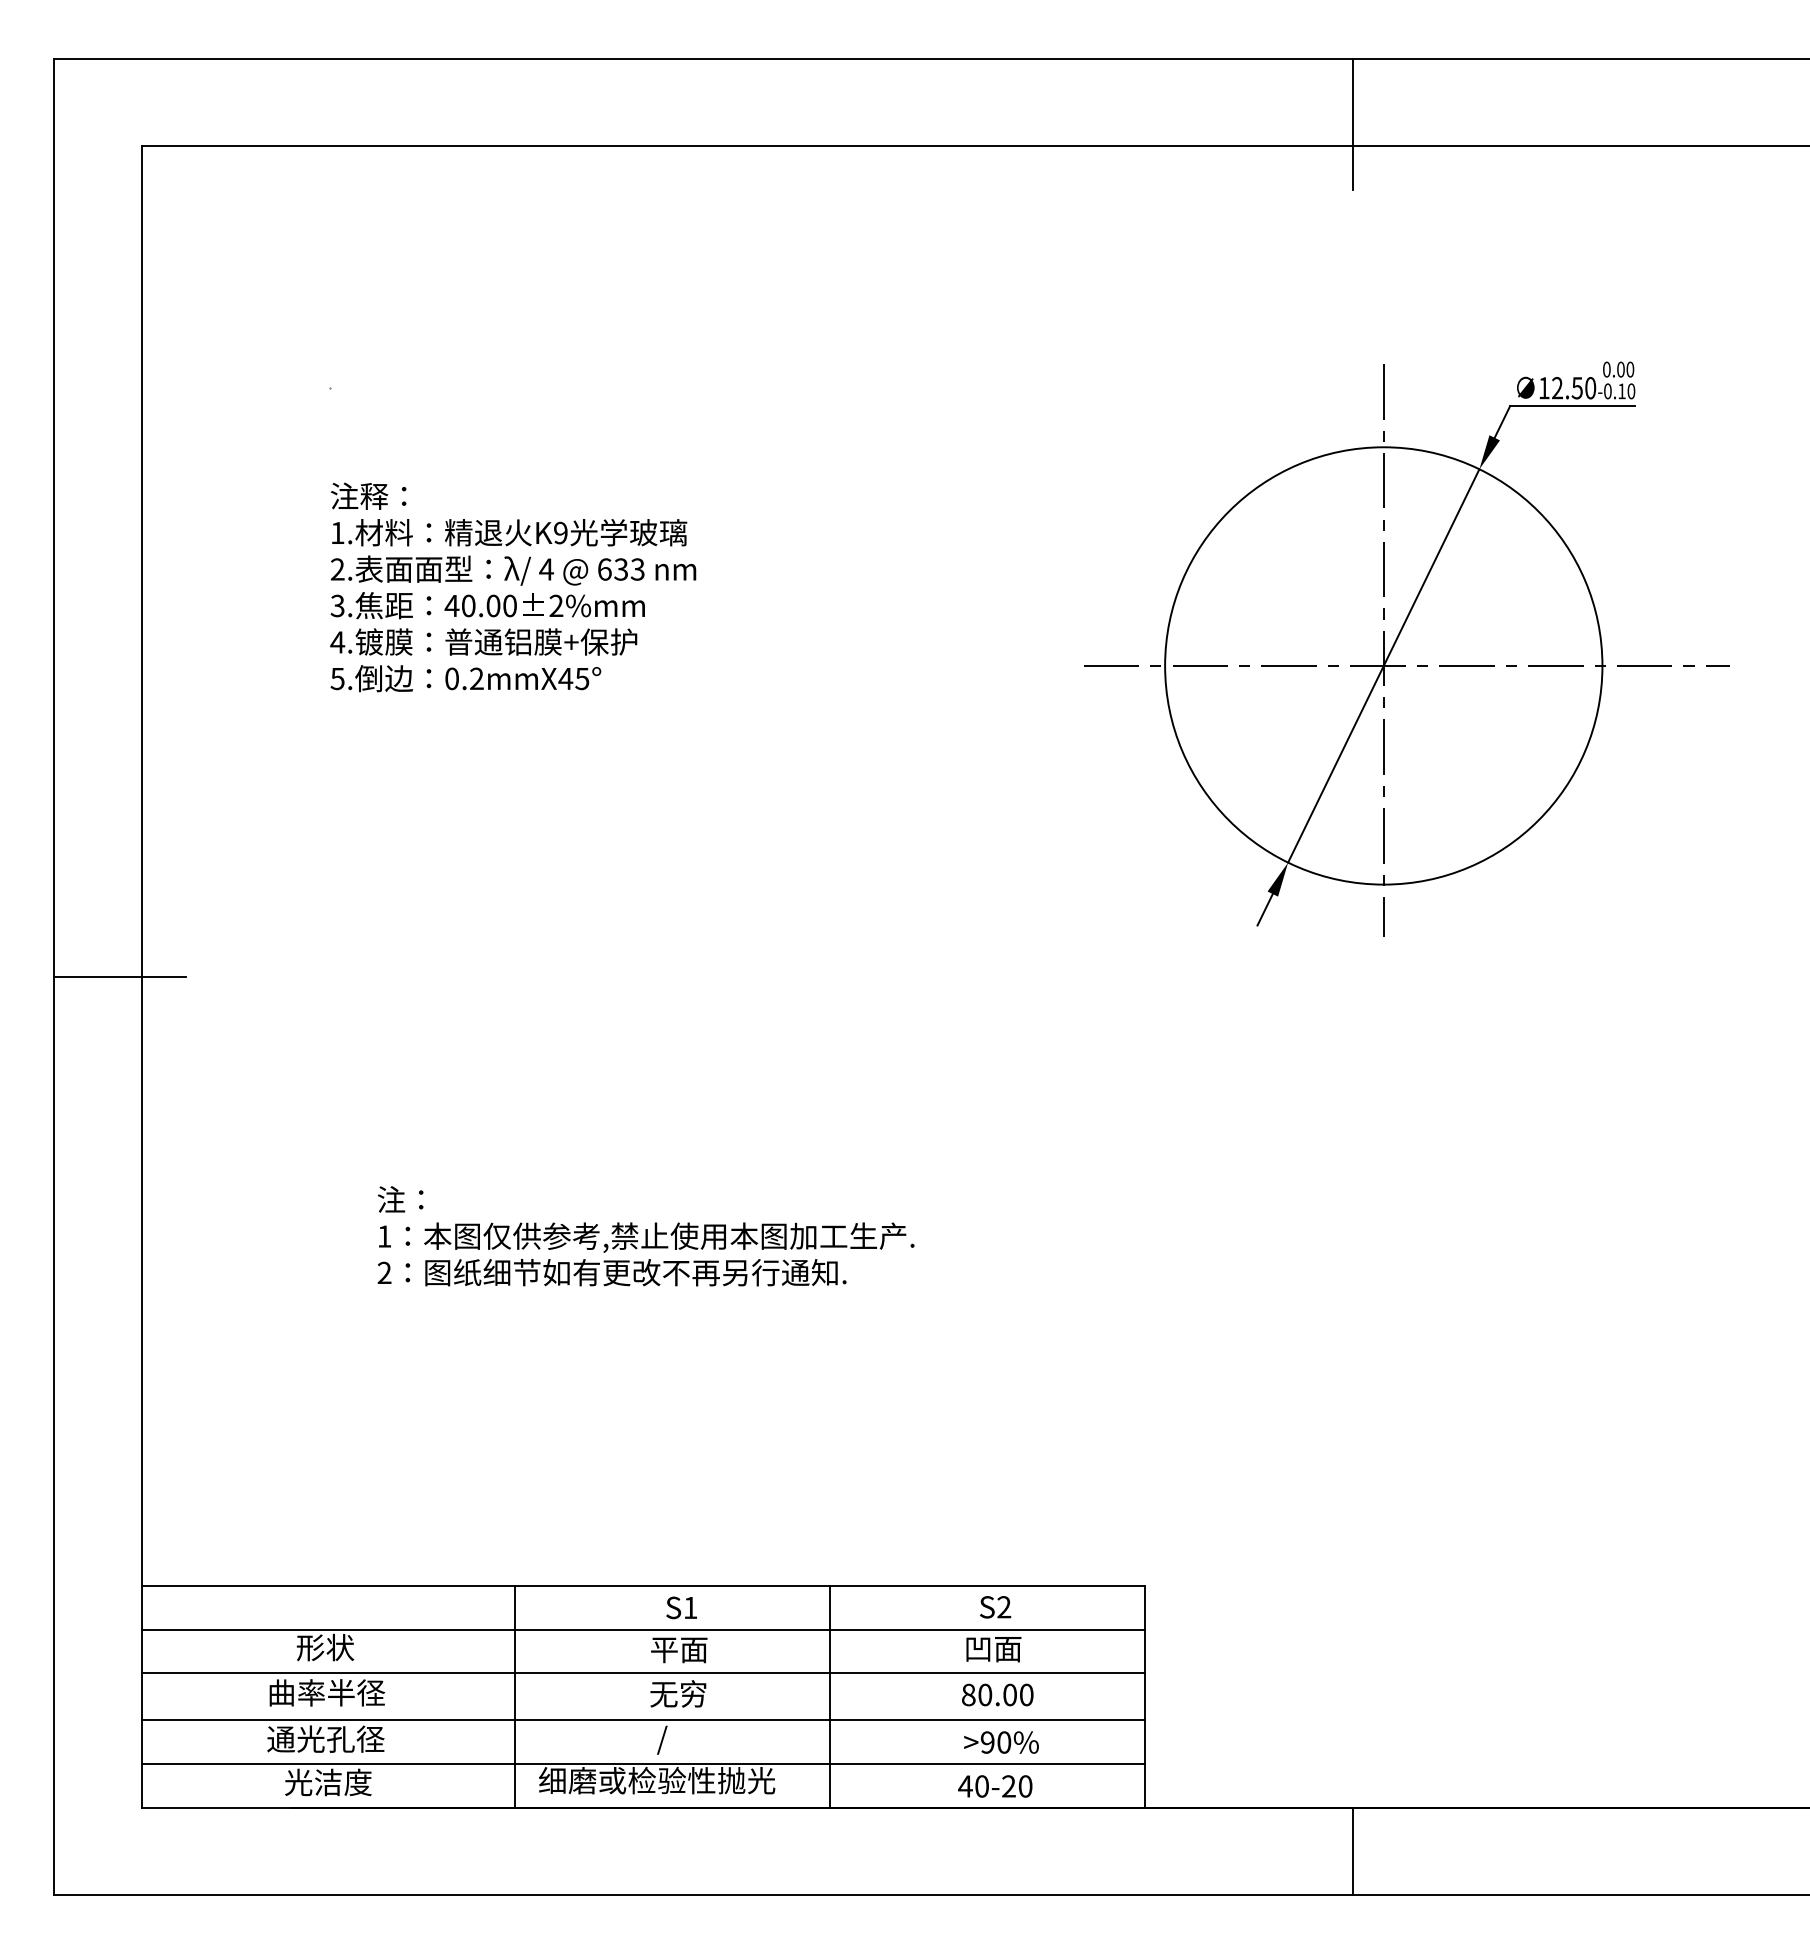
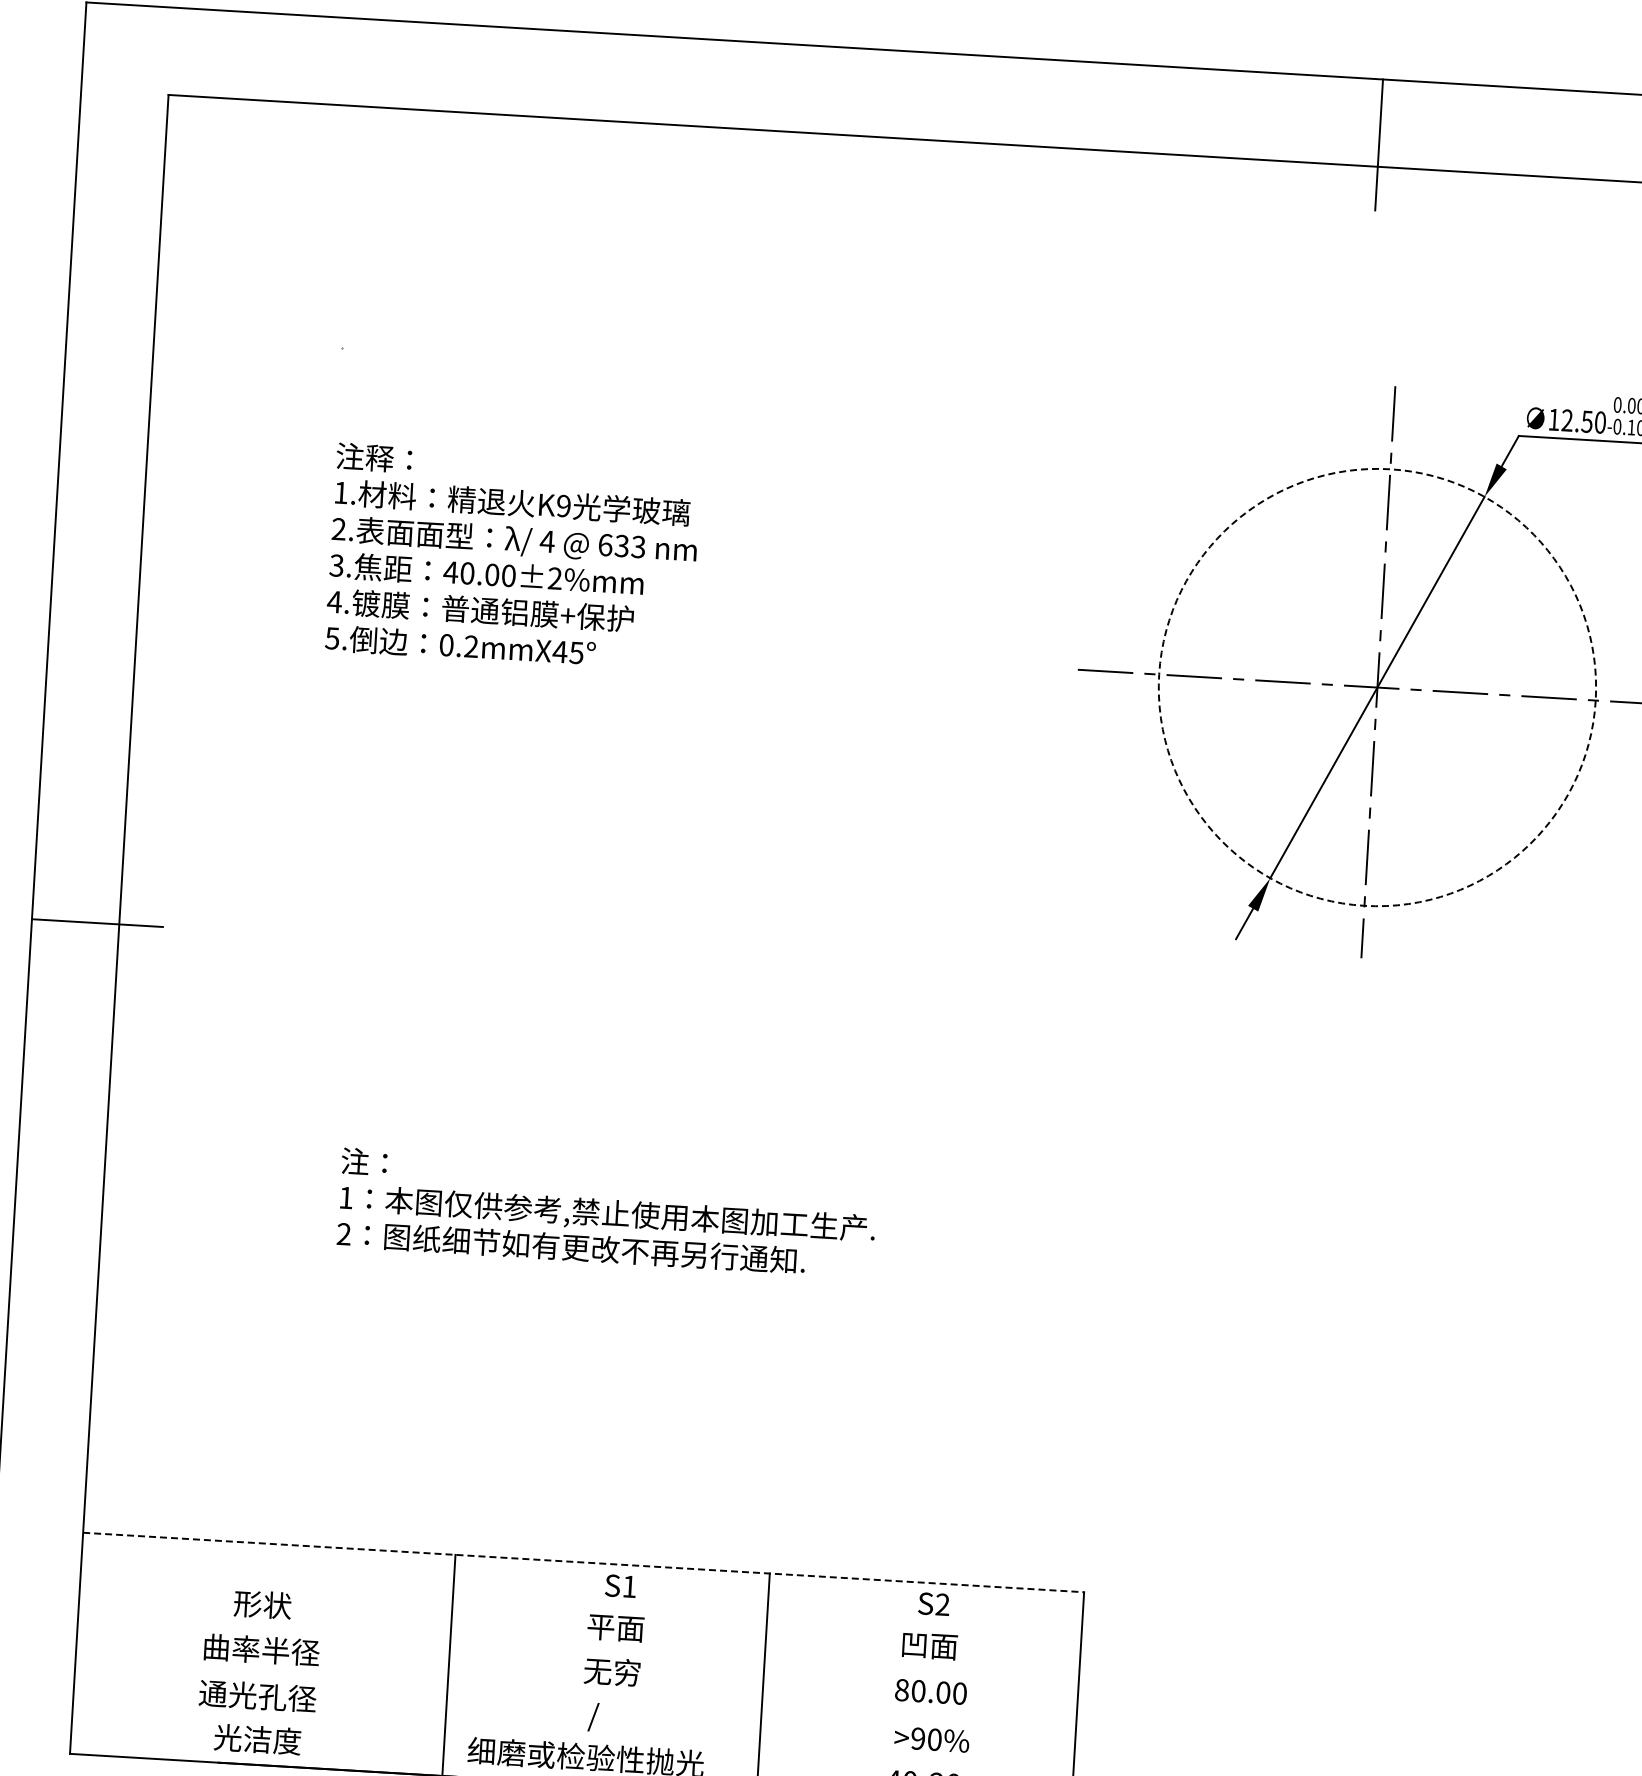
circle: (1383, 665) -> (1377, 687), solid -> dashed
line: (643, 1586) -> (583, 1562), solid -> dashed
line: (642, 1630) -> (580, 1606), removed
line: (642, 1673) -> (577, 1649), removed
line: (642, 1720) -> (574, 1696), removed
line: (642, 1764) -> (572, 1740), removed

